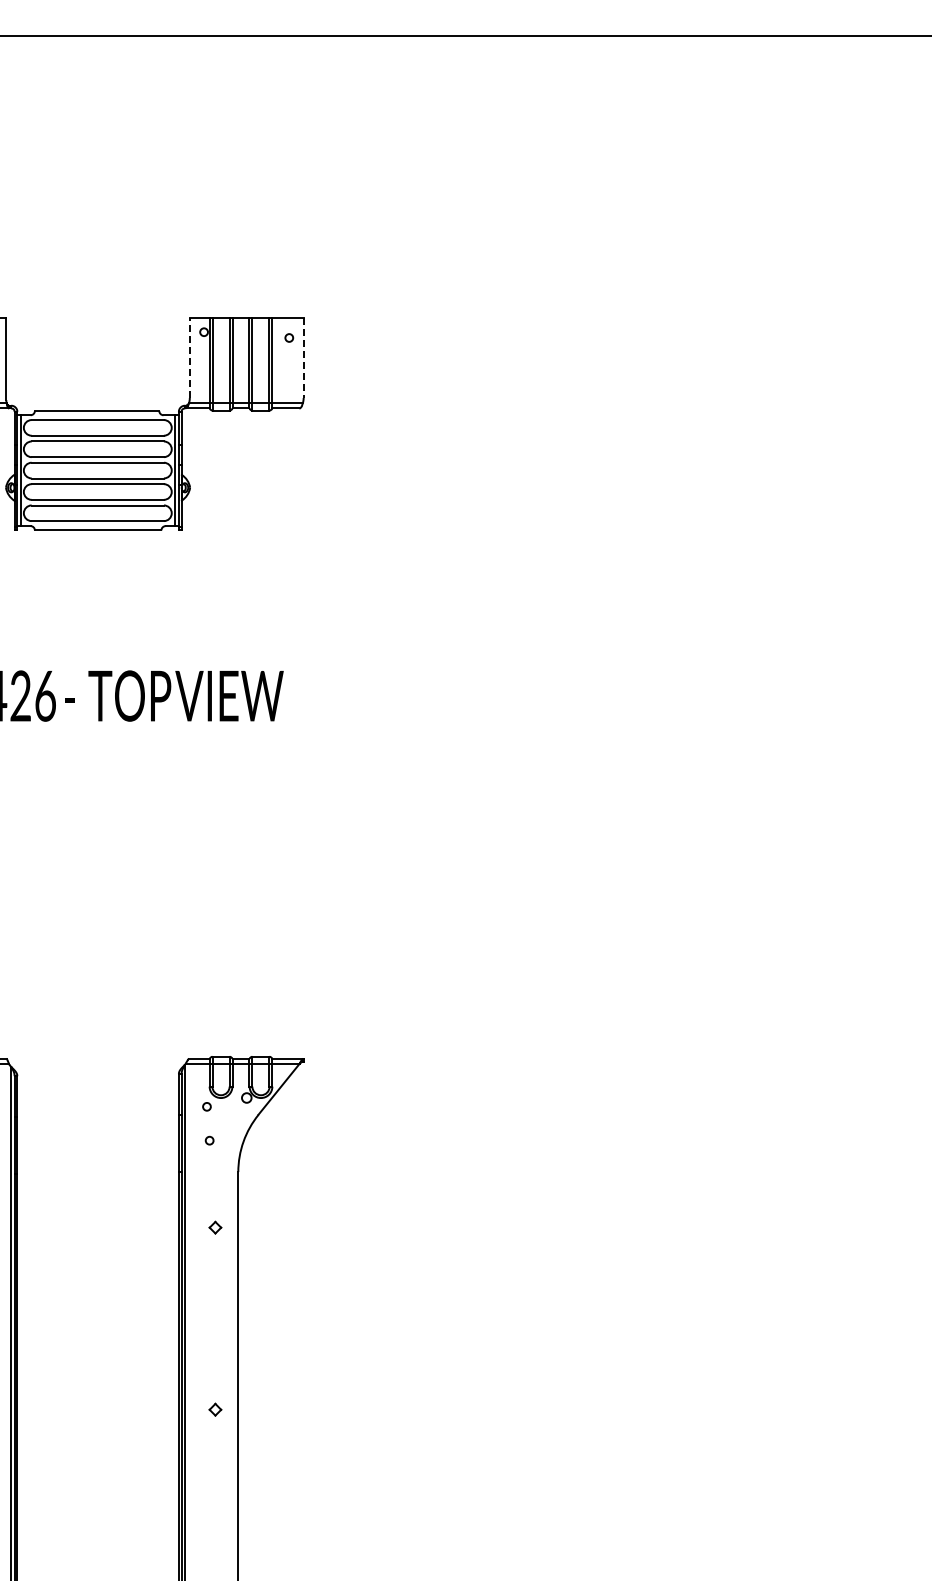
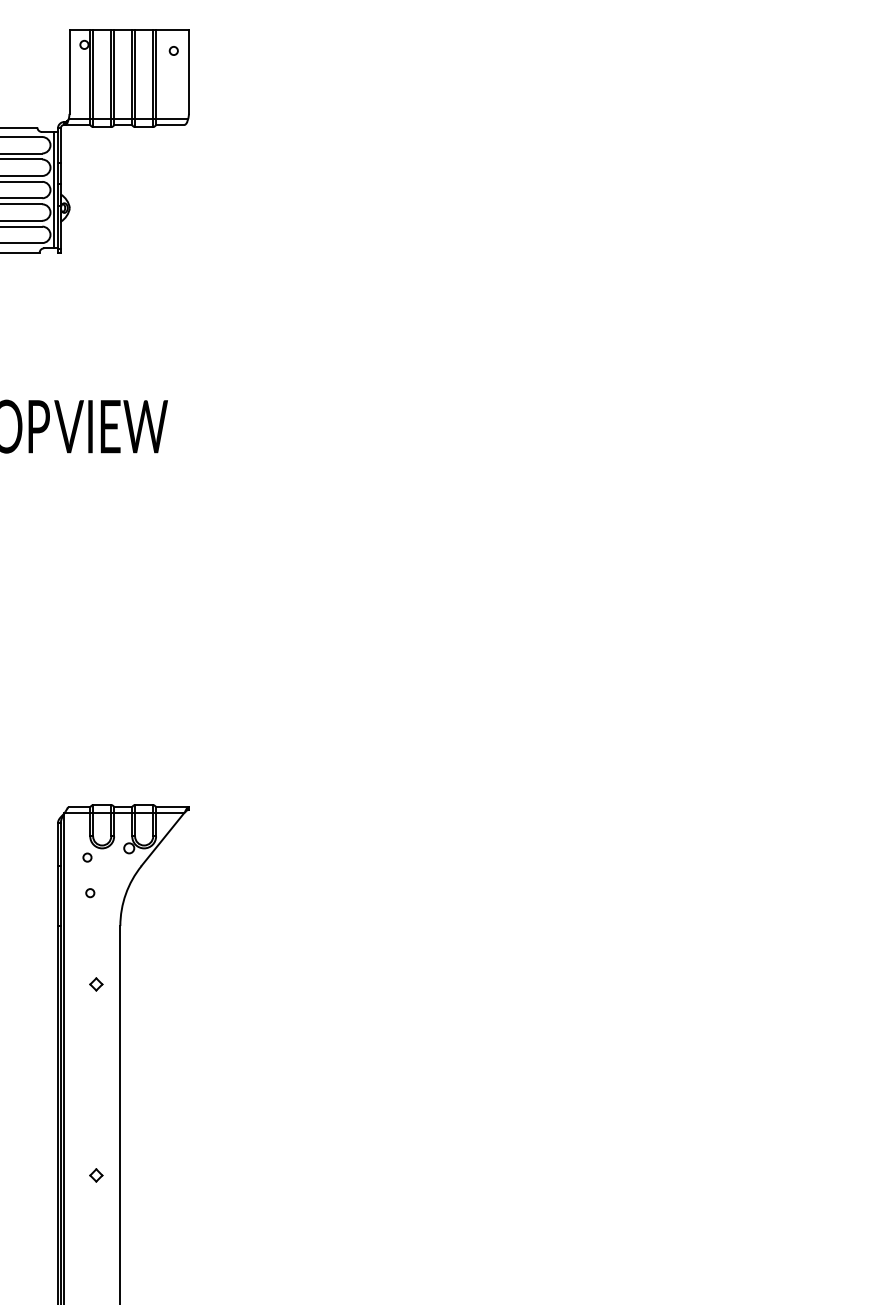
line: (189, 357) -> (69, 71), dashed -> solid
line: (303, 357) -> (188, 71), dashed -> solid

